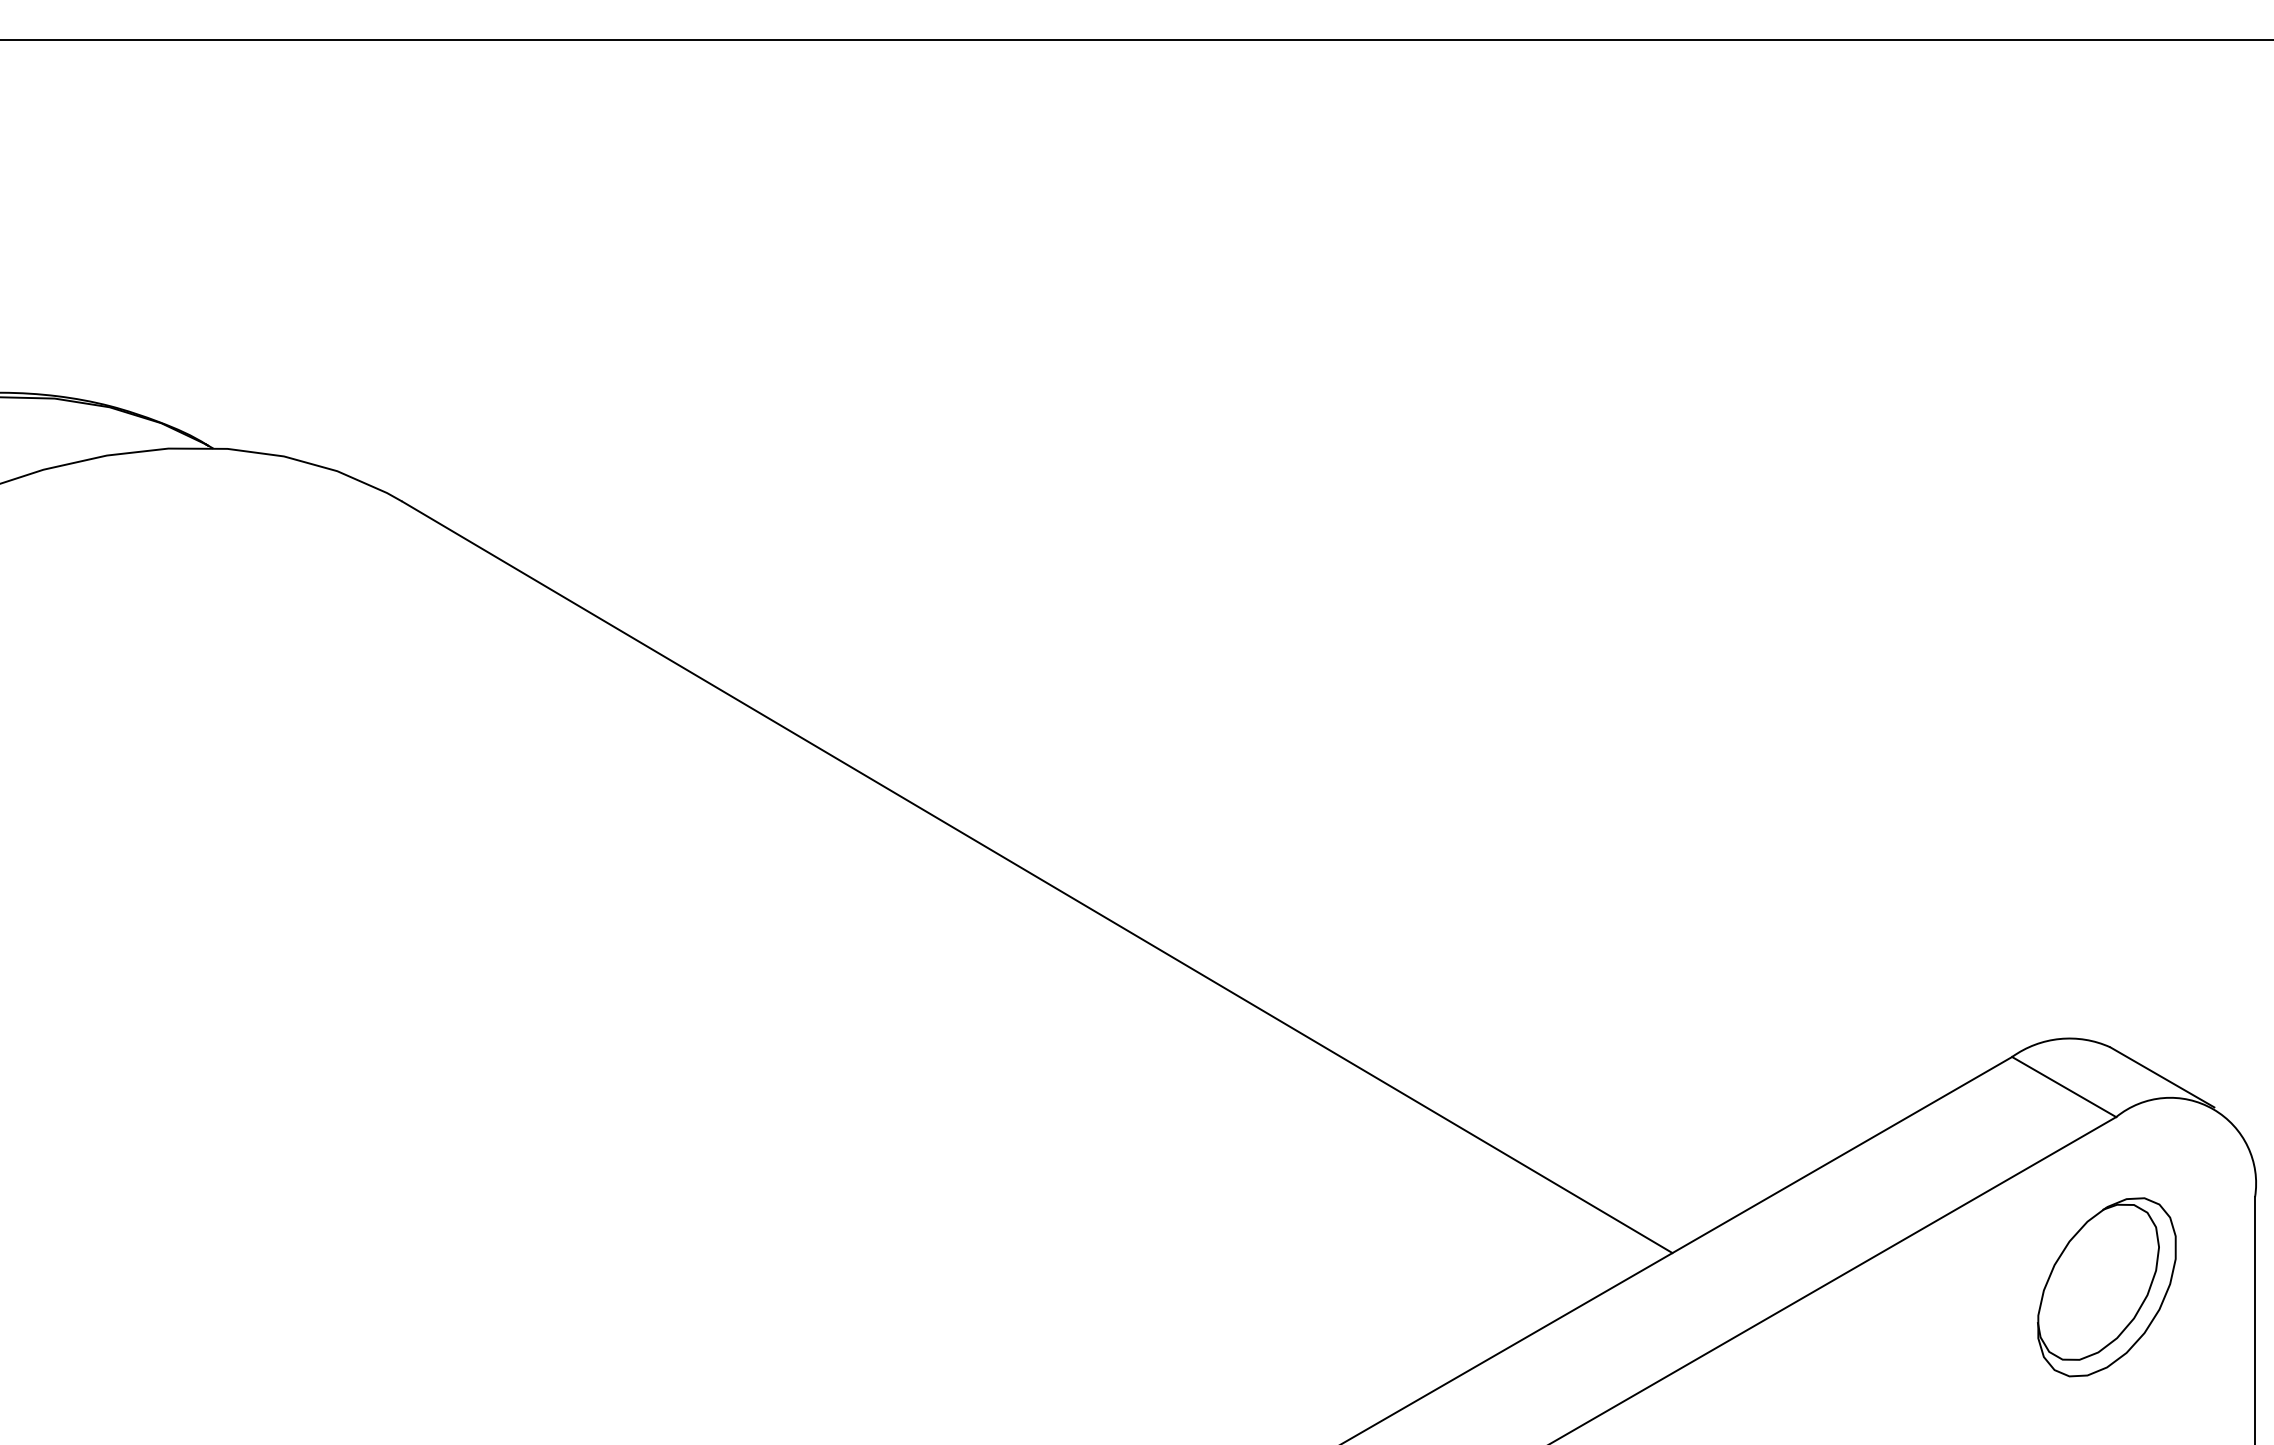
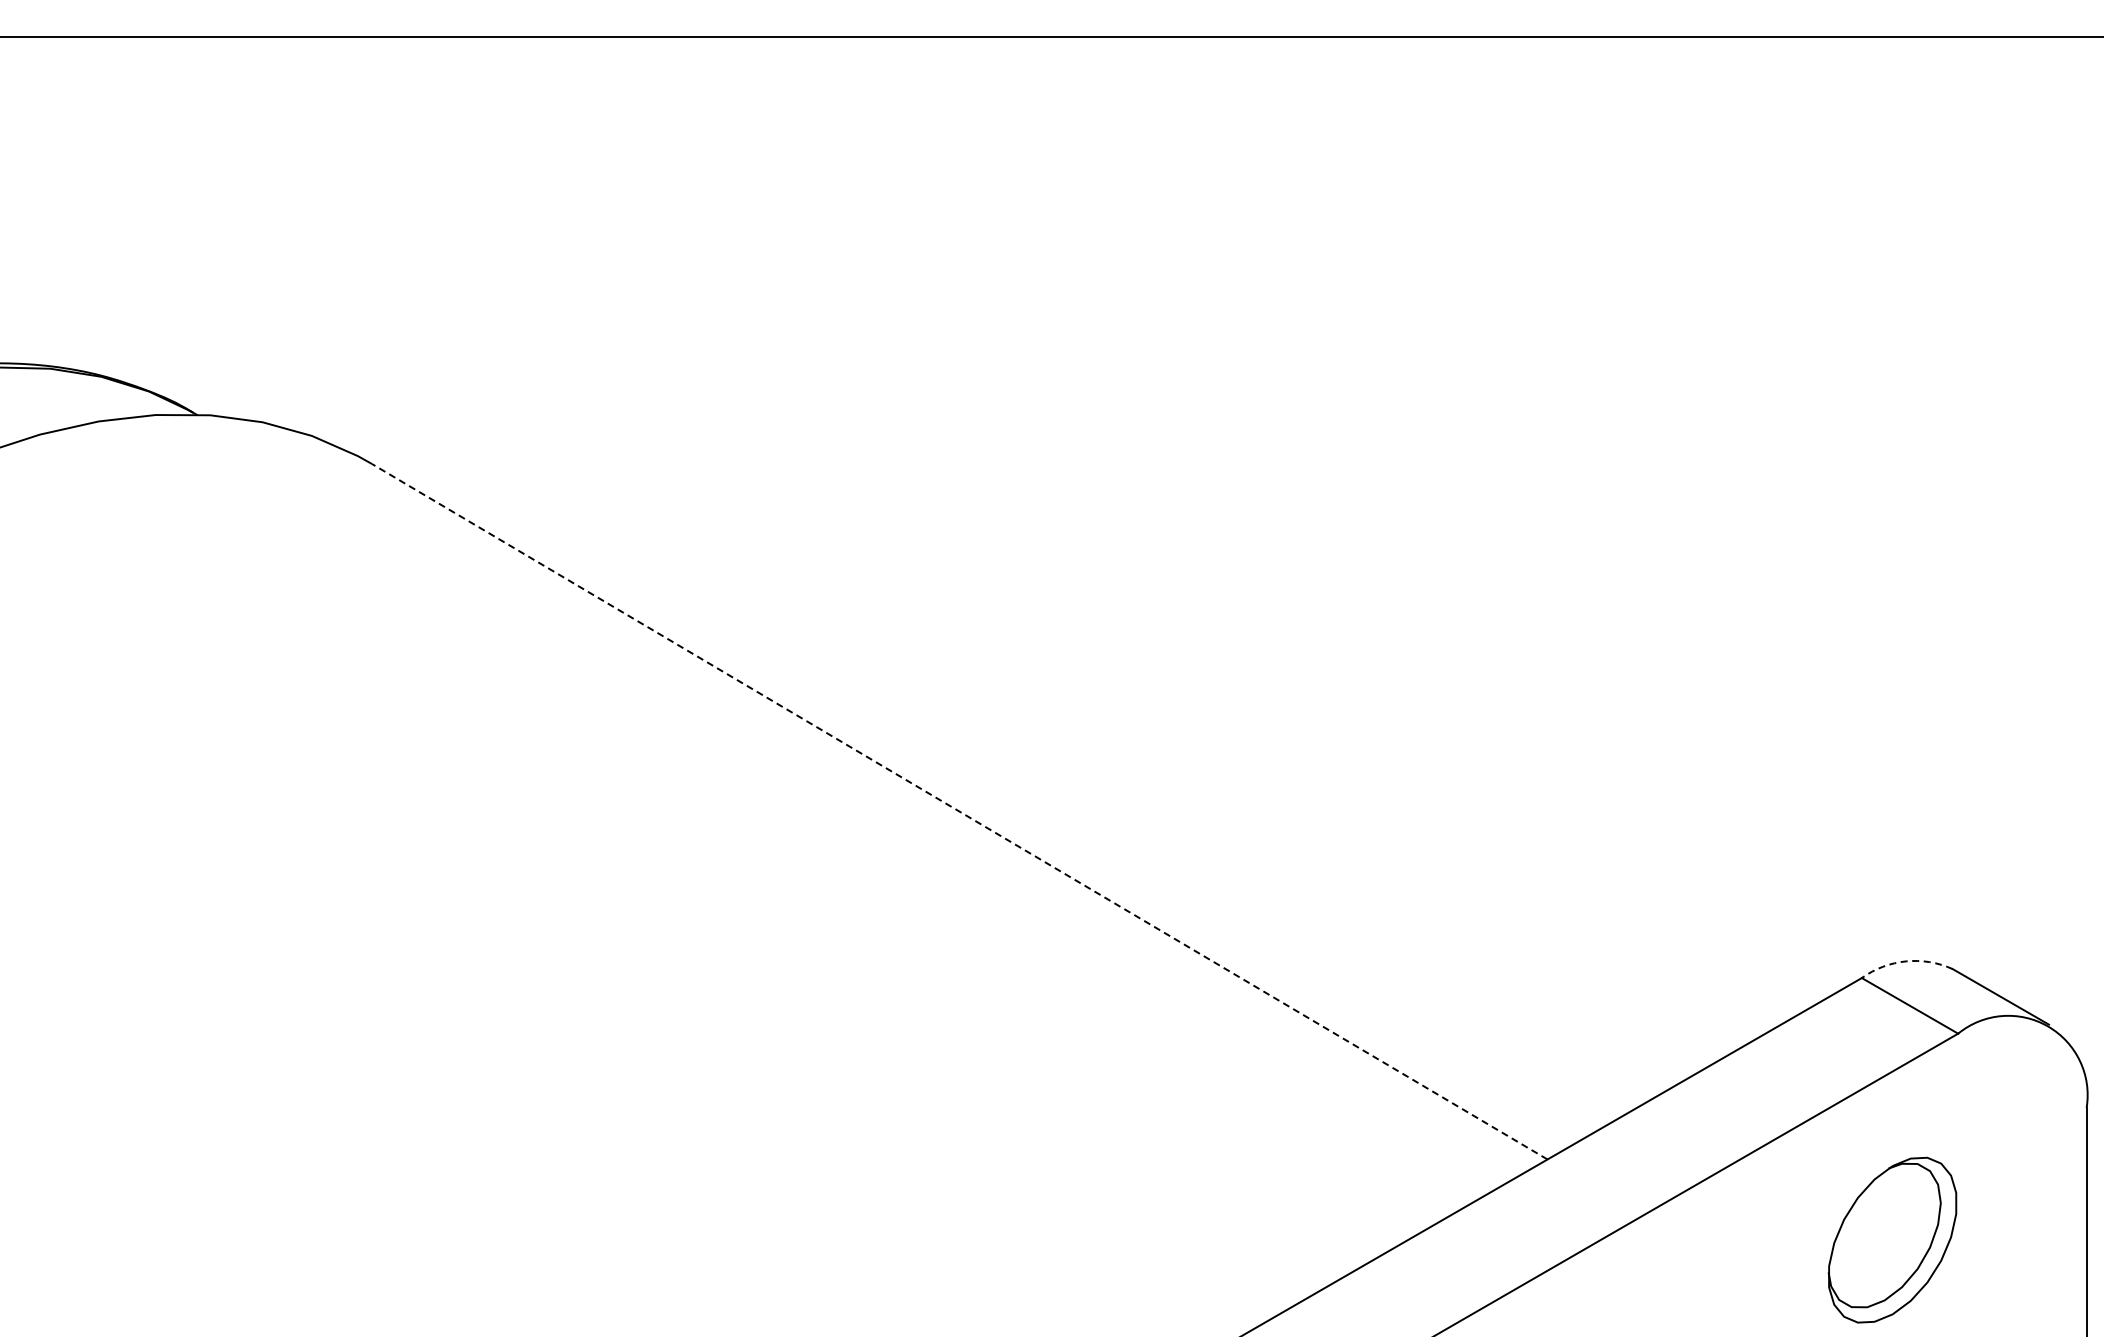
line: (1037, 877) -> (959, 811), solid -> dashed
arc: (2060, 1039) -> (1906, 961), solid -> dashed
part: (2106, 1286) -> (1892, 1239), moved

